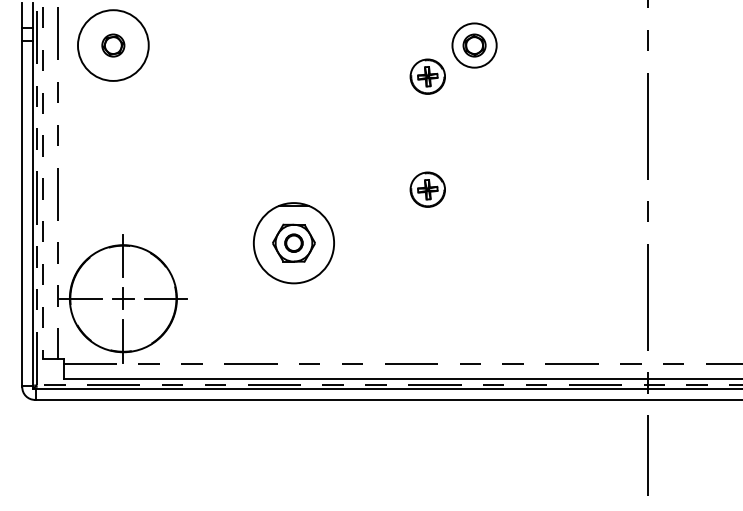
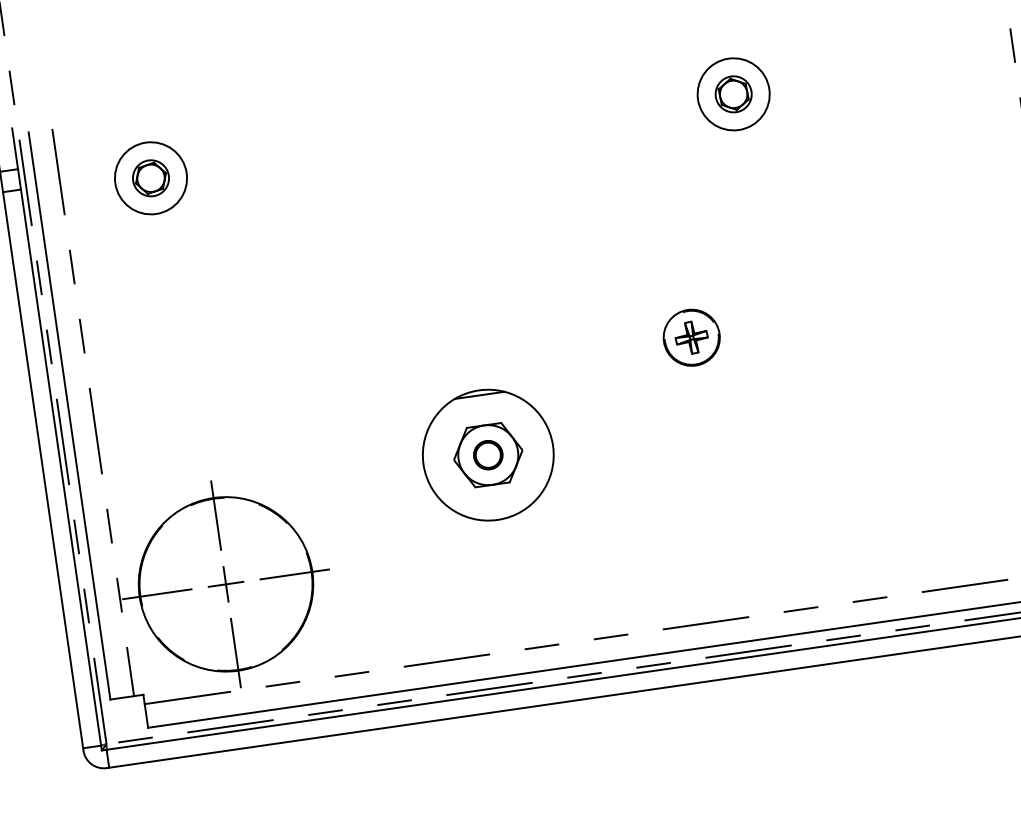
circle: (113, 45) -> (151, 178), size x0.62
part: (427, 76) -> (664, 155), removed
line: (43, 182) -> (70, 415), dashed -> solid

